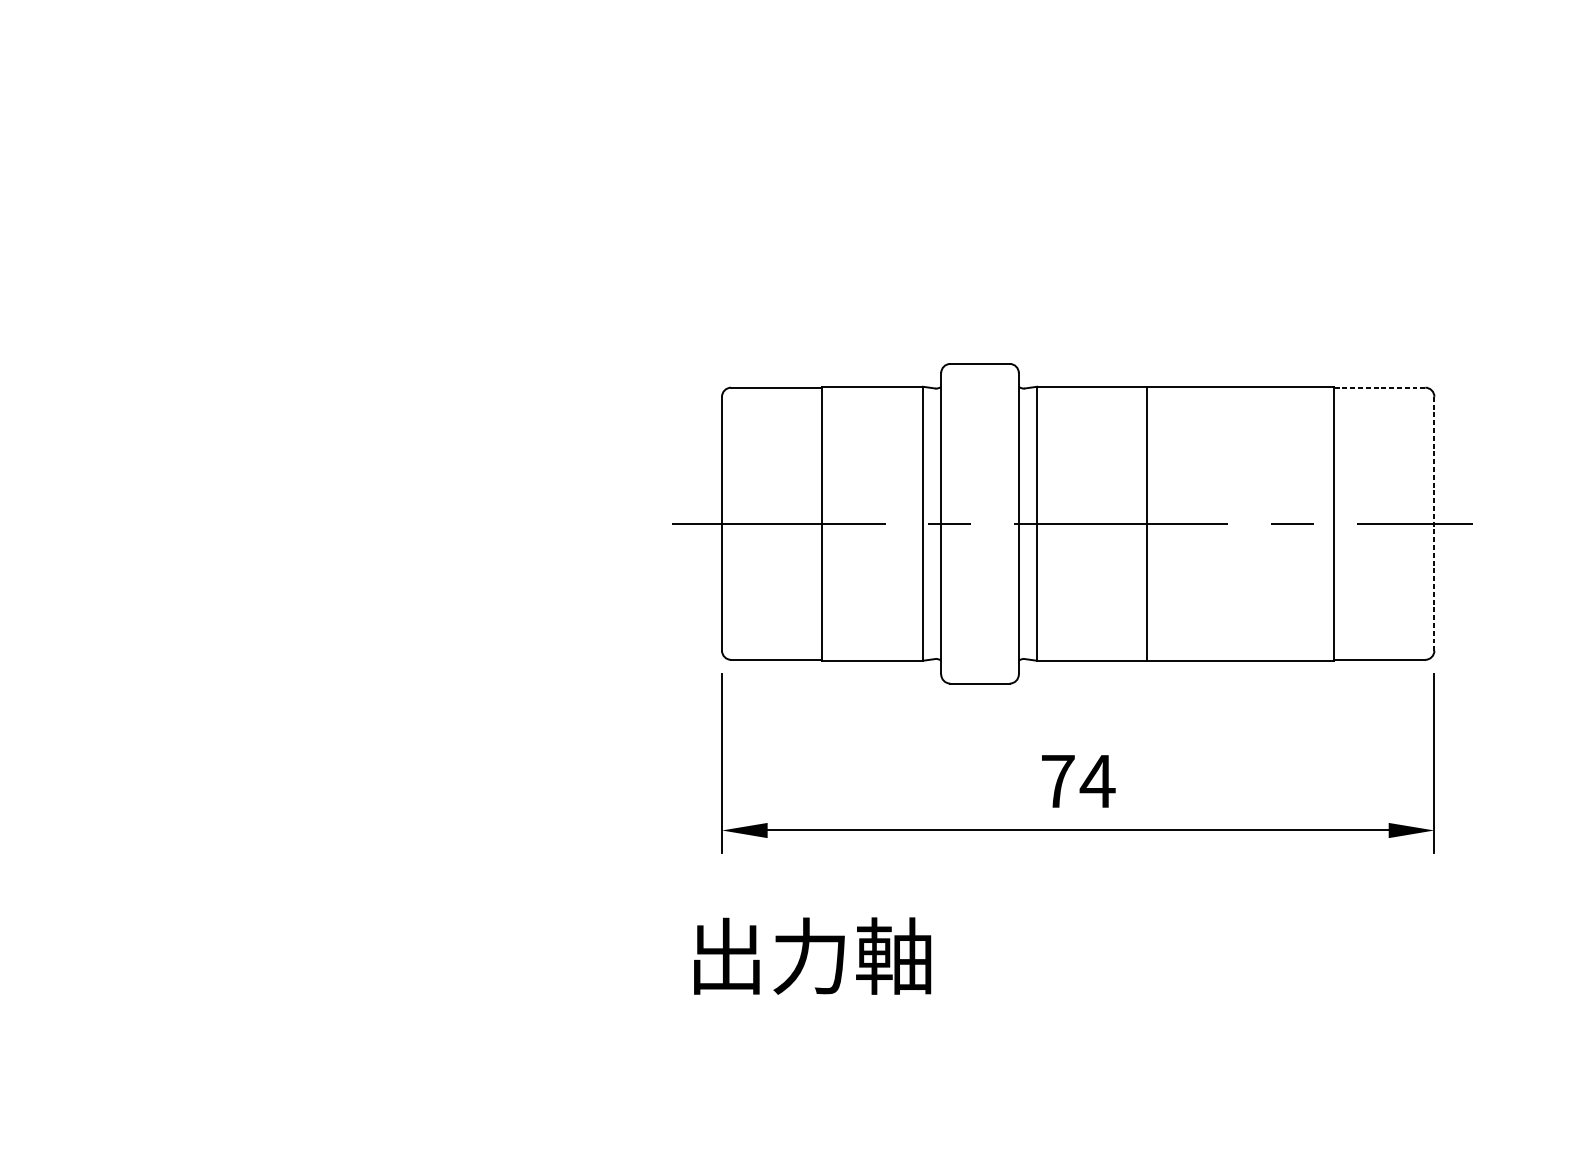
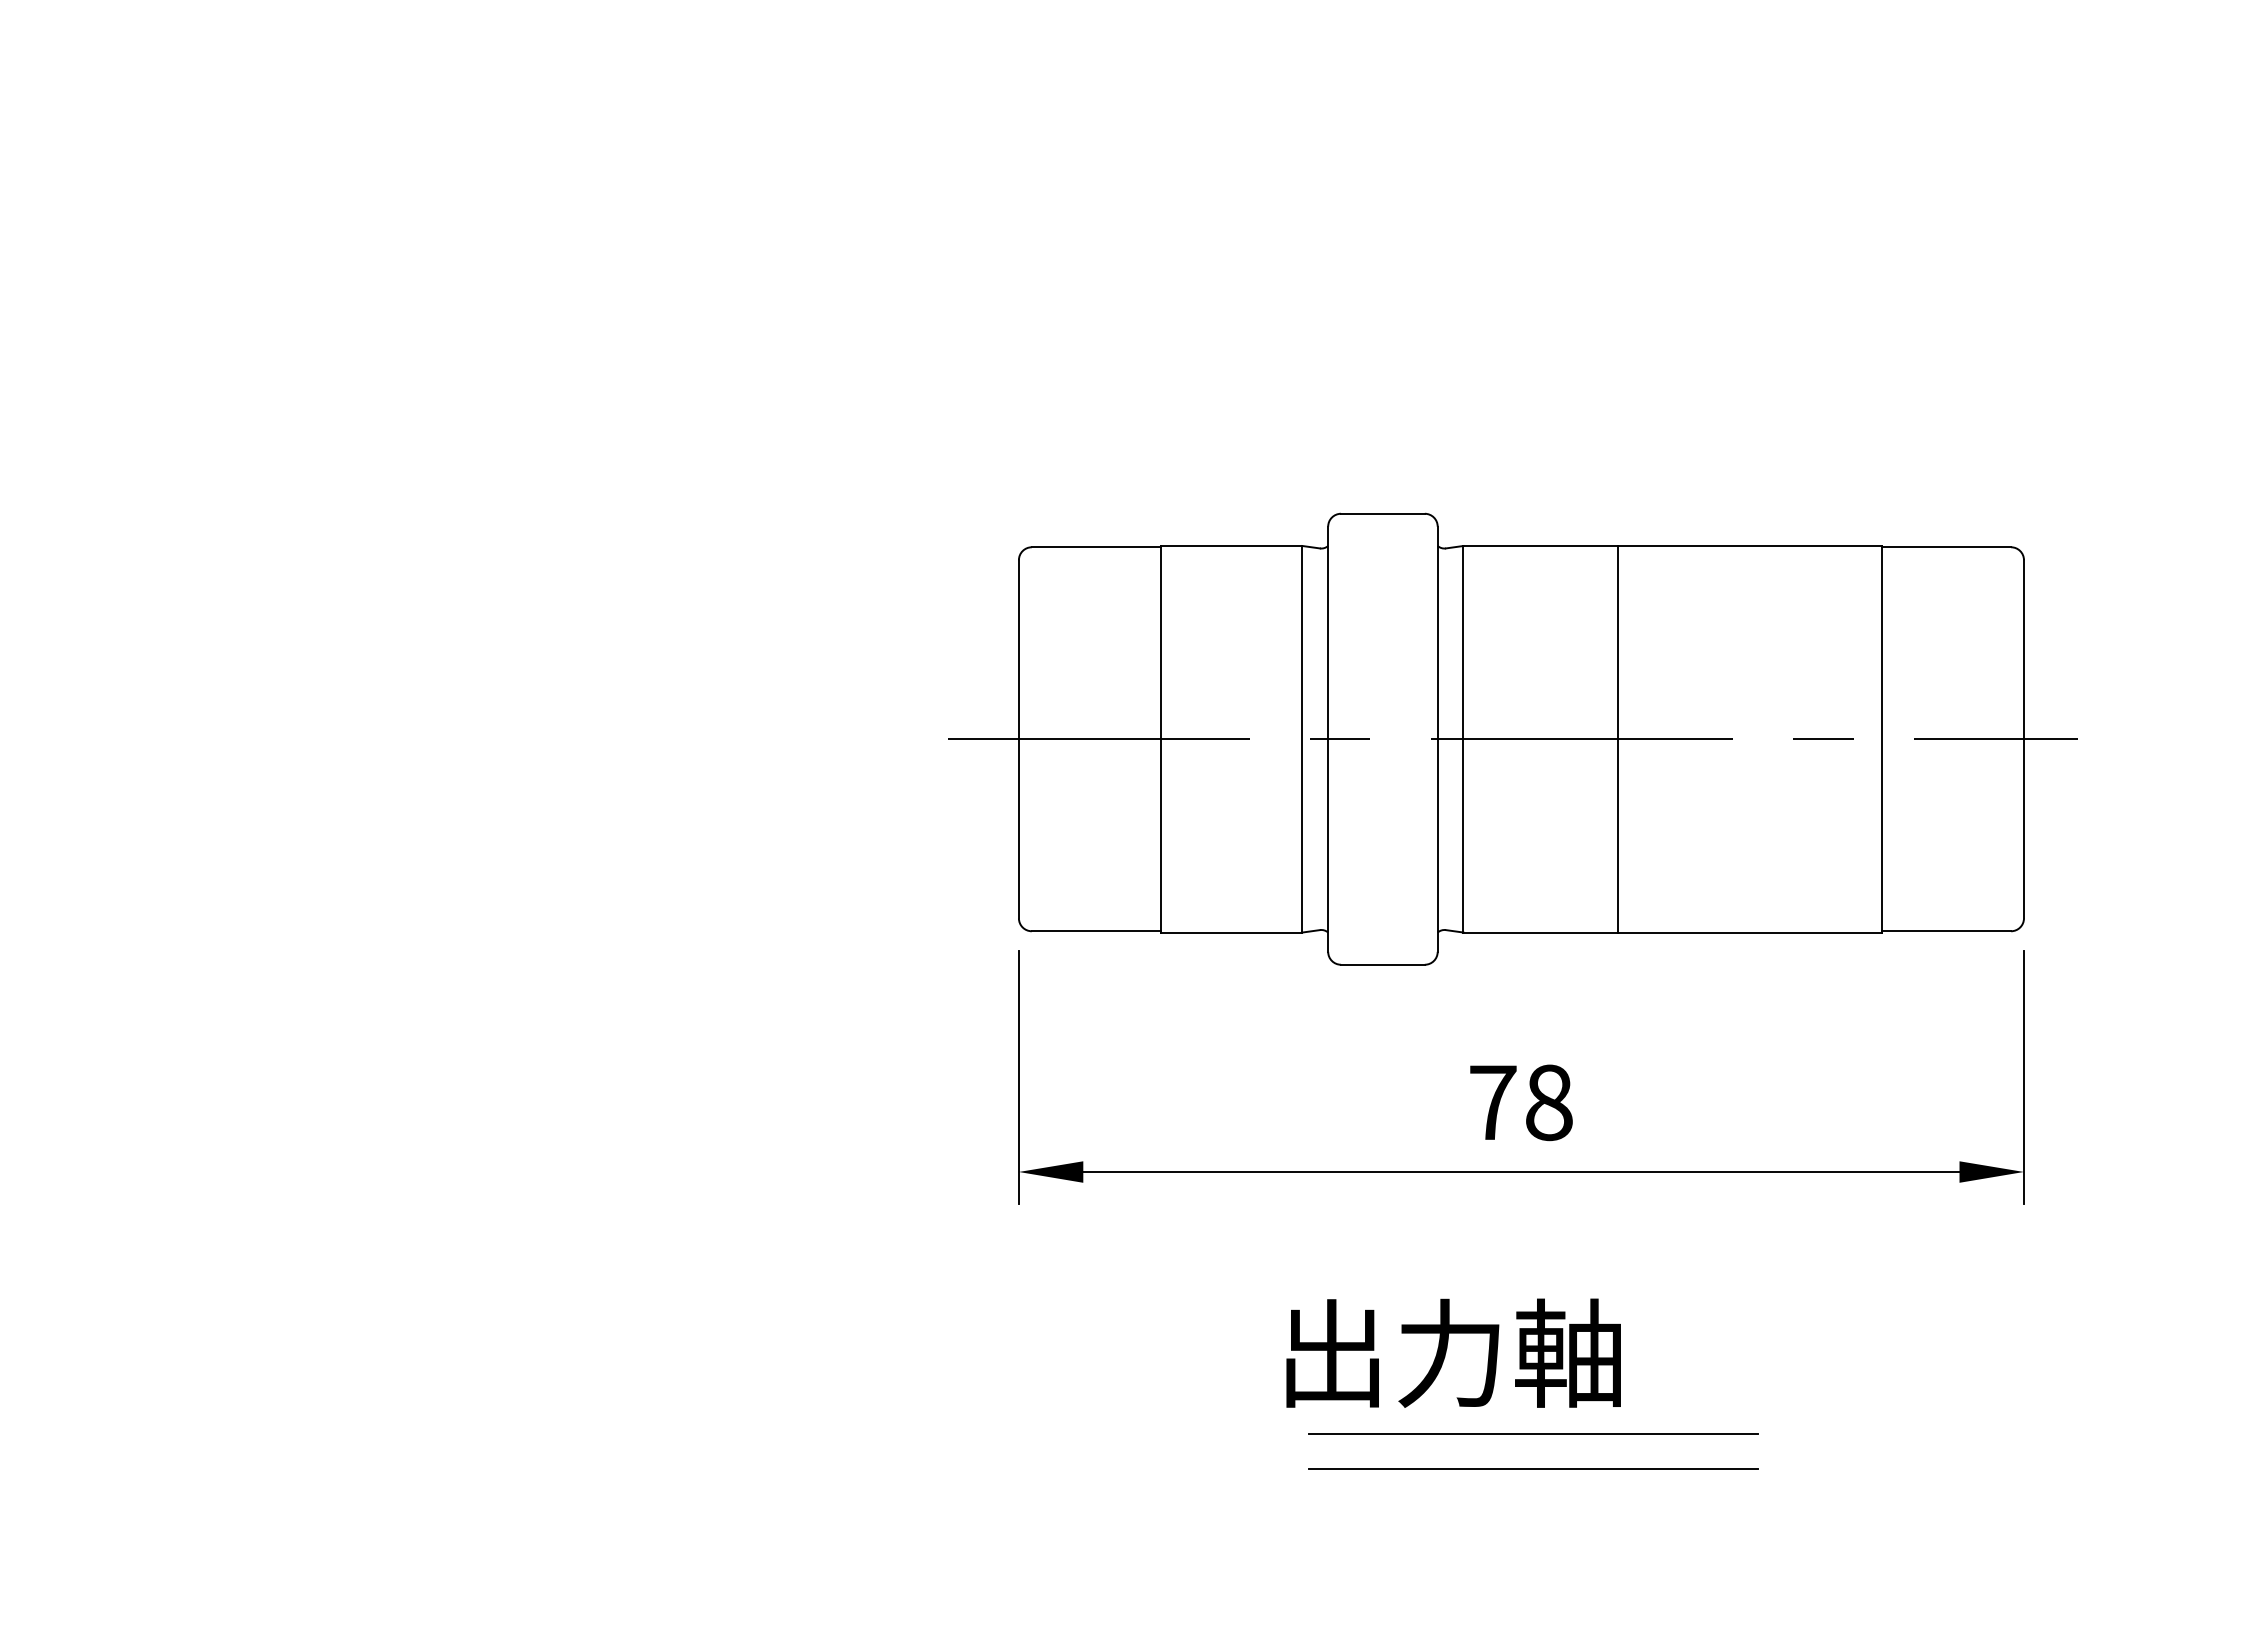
line: (1379, 387) -> (1946, 547), dashed -> solid
line: (1434, 523) -> (2023, 739), dashed -> solid
text: (1097, 781) -> (1548, 1102), 74 -> 78
text: (812, 955) -> (1453, 1352), moved
line: (1086, 1015) -> (1532, 1433), added
line: (1086, 1040) -> (1532, 1468), added

